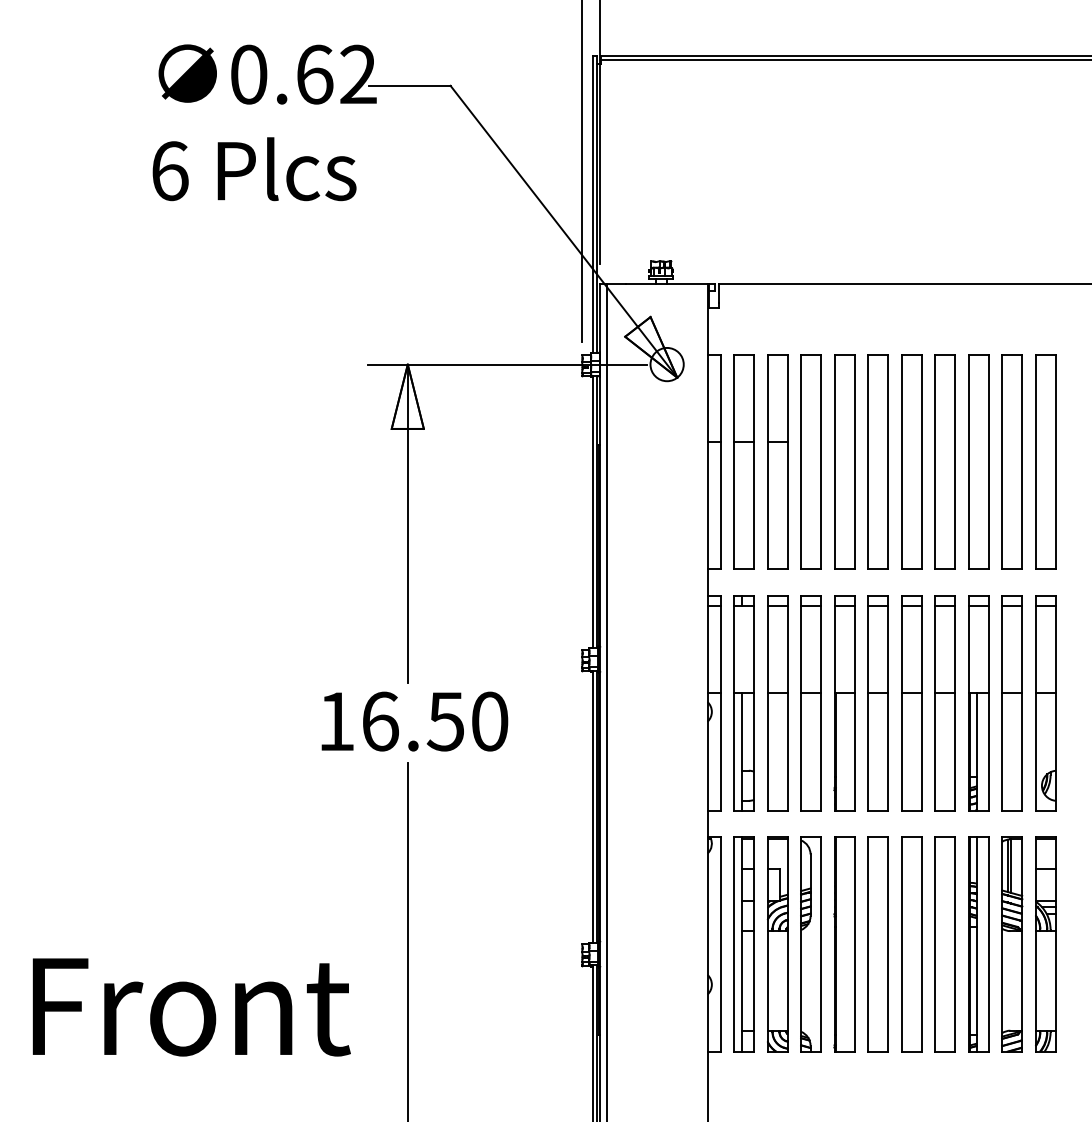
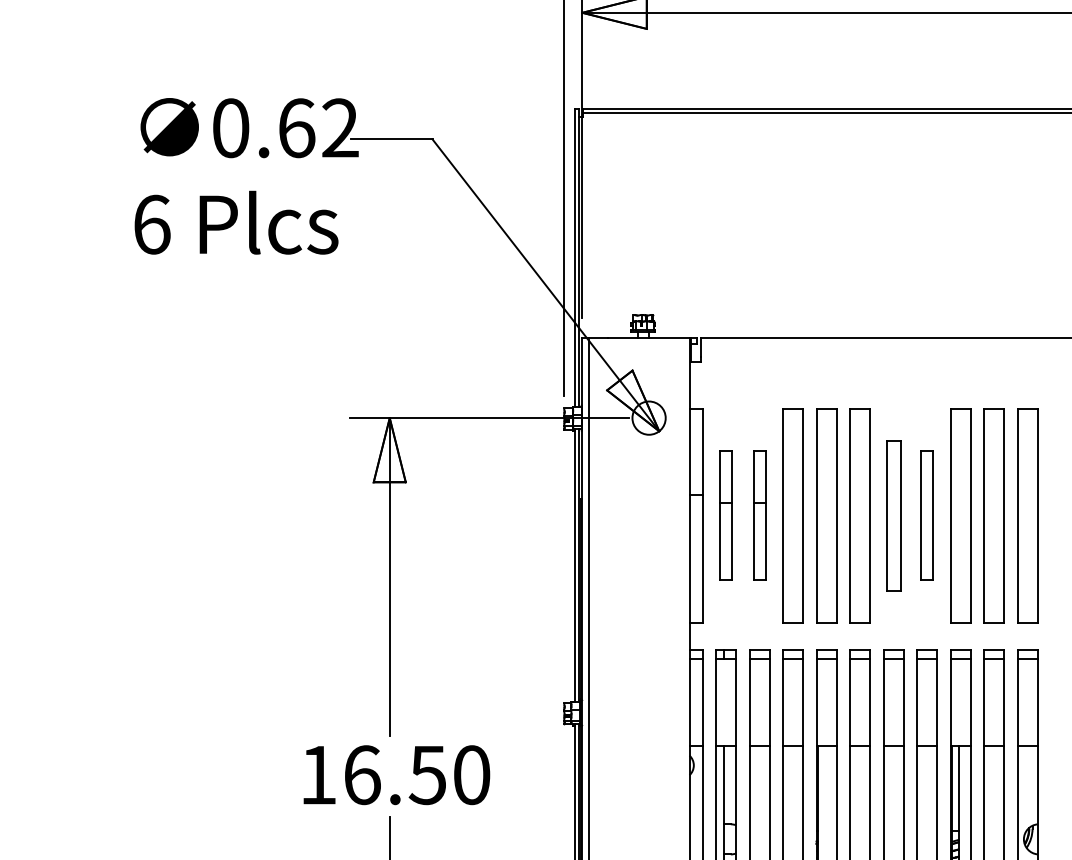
part: (743, 461) -> (725, 515), size x0.6
part: (777, 461) -> (759, 515), size x0.6
part: (911, 461) -> (893, 515), size x0.7
part: (944, 461) -> (926, 515), size x0.6

